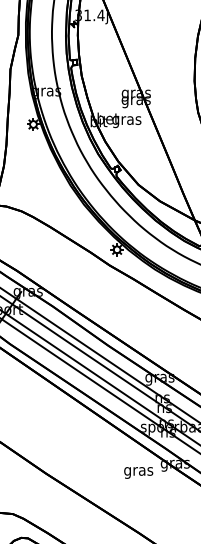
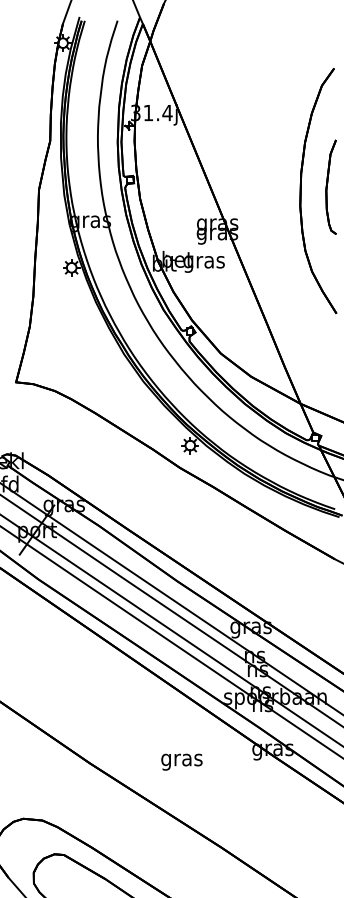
text: (138, 472) -> (181, 761), moved

